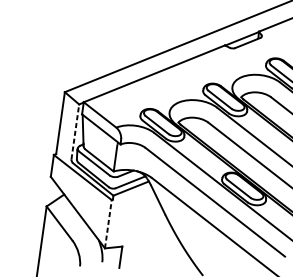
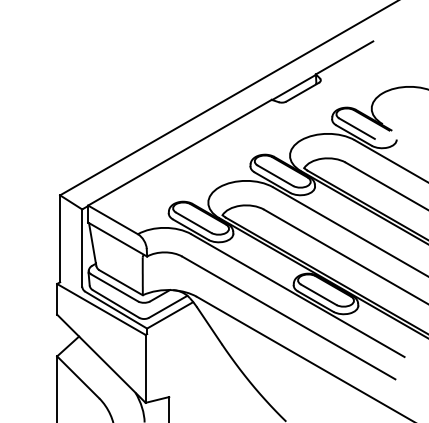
line: (75, 132) -> (82, 248), dashed -> solid
line: (108, 223) -> (145, 368), dashed -> solid

